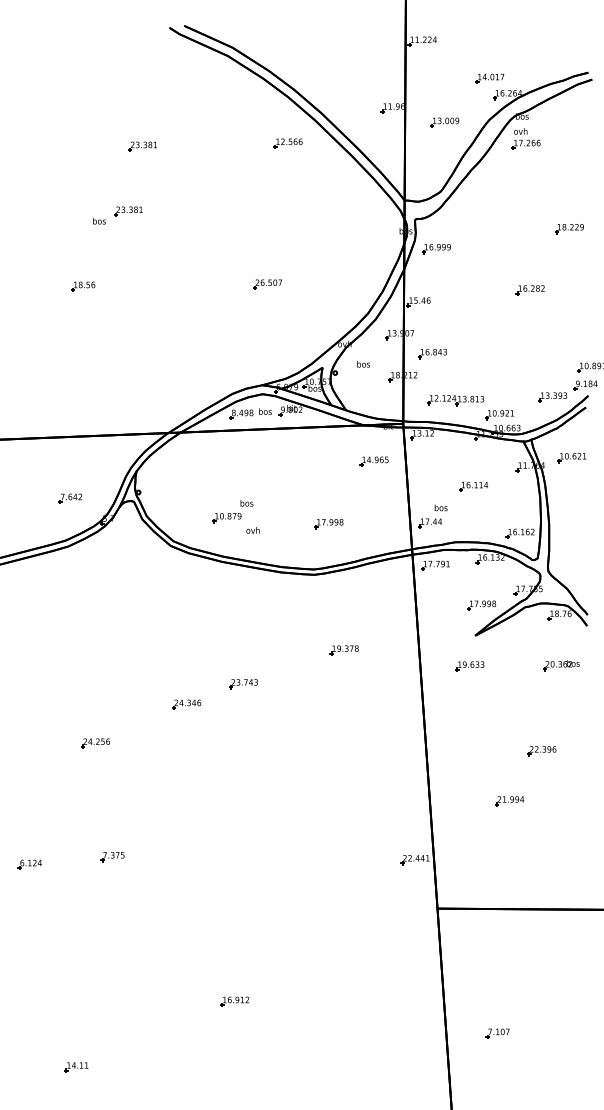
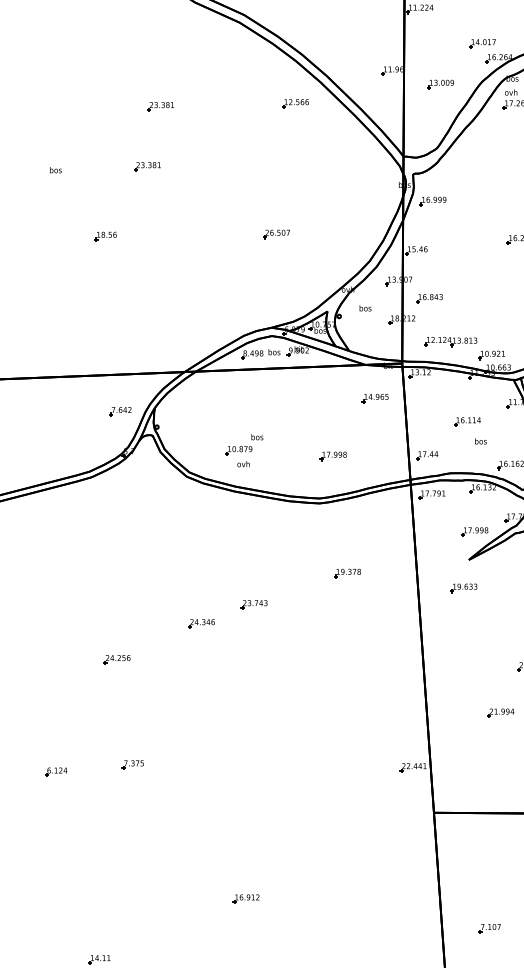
text: (99, 220) -> (55, 169), moved
part: (69, 498) -> (119, 411), moved
text: (440, 507) -> (480, 441), moved
text: (252, 530) -> (243, 464), moved

